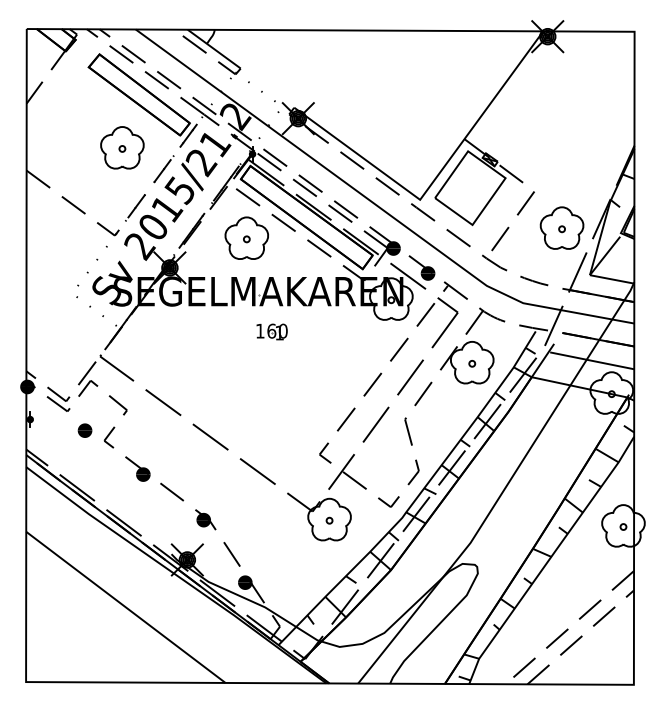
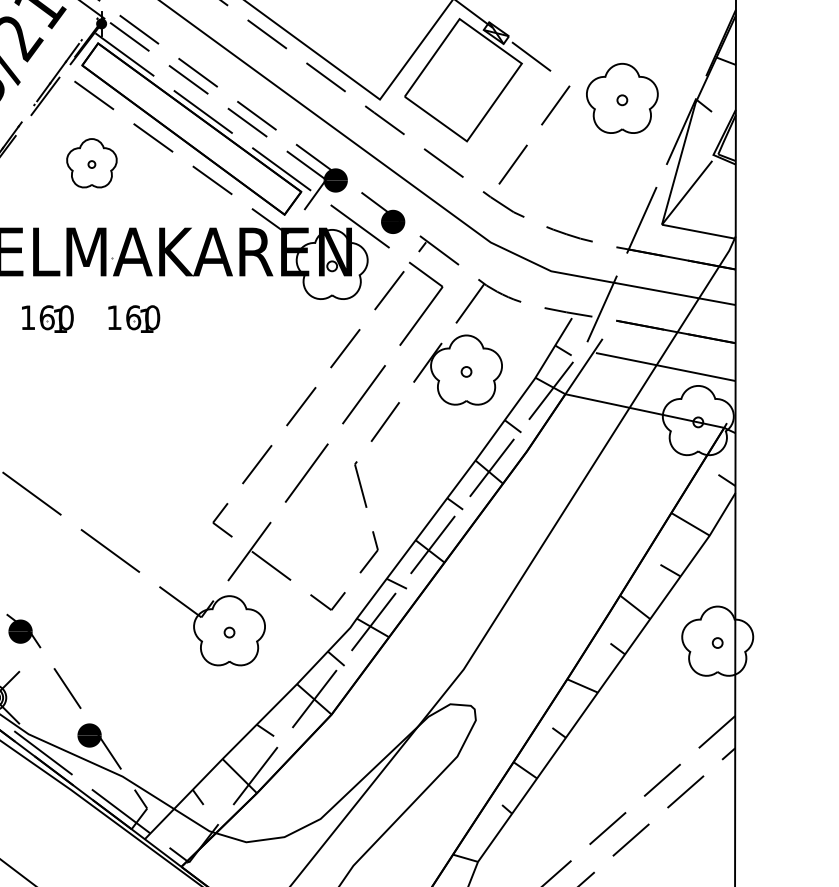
part: (561, 227) -> (621, 97), moved
part: (246, 237) -> (91, 162), size x0.7
part: (219, 331) -> (46, 318), added

